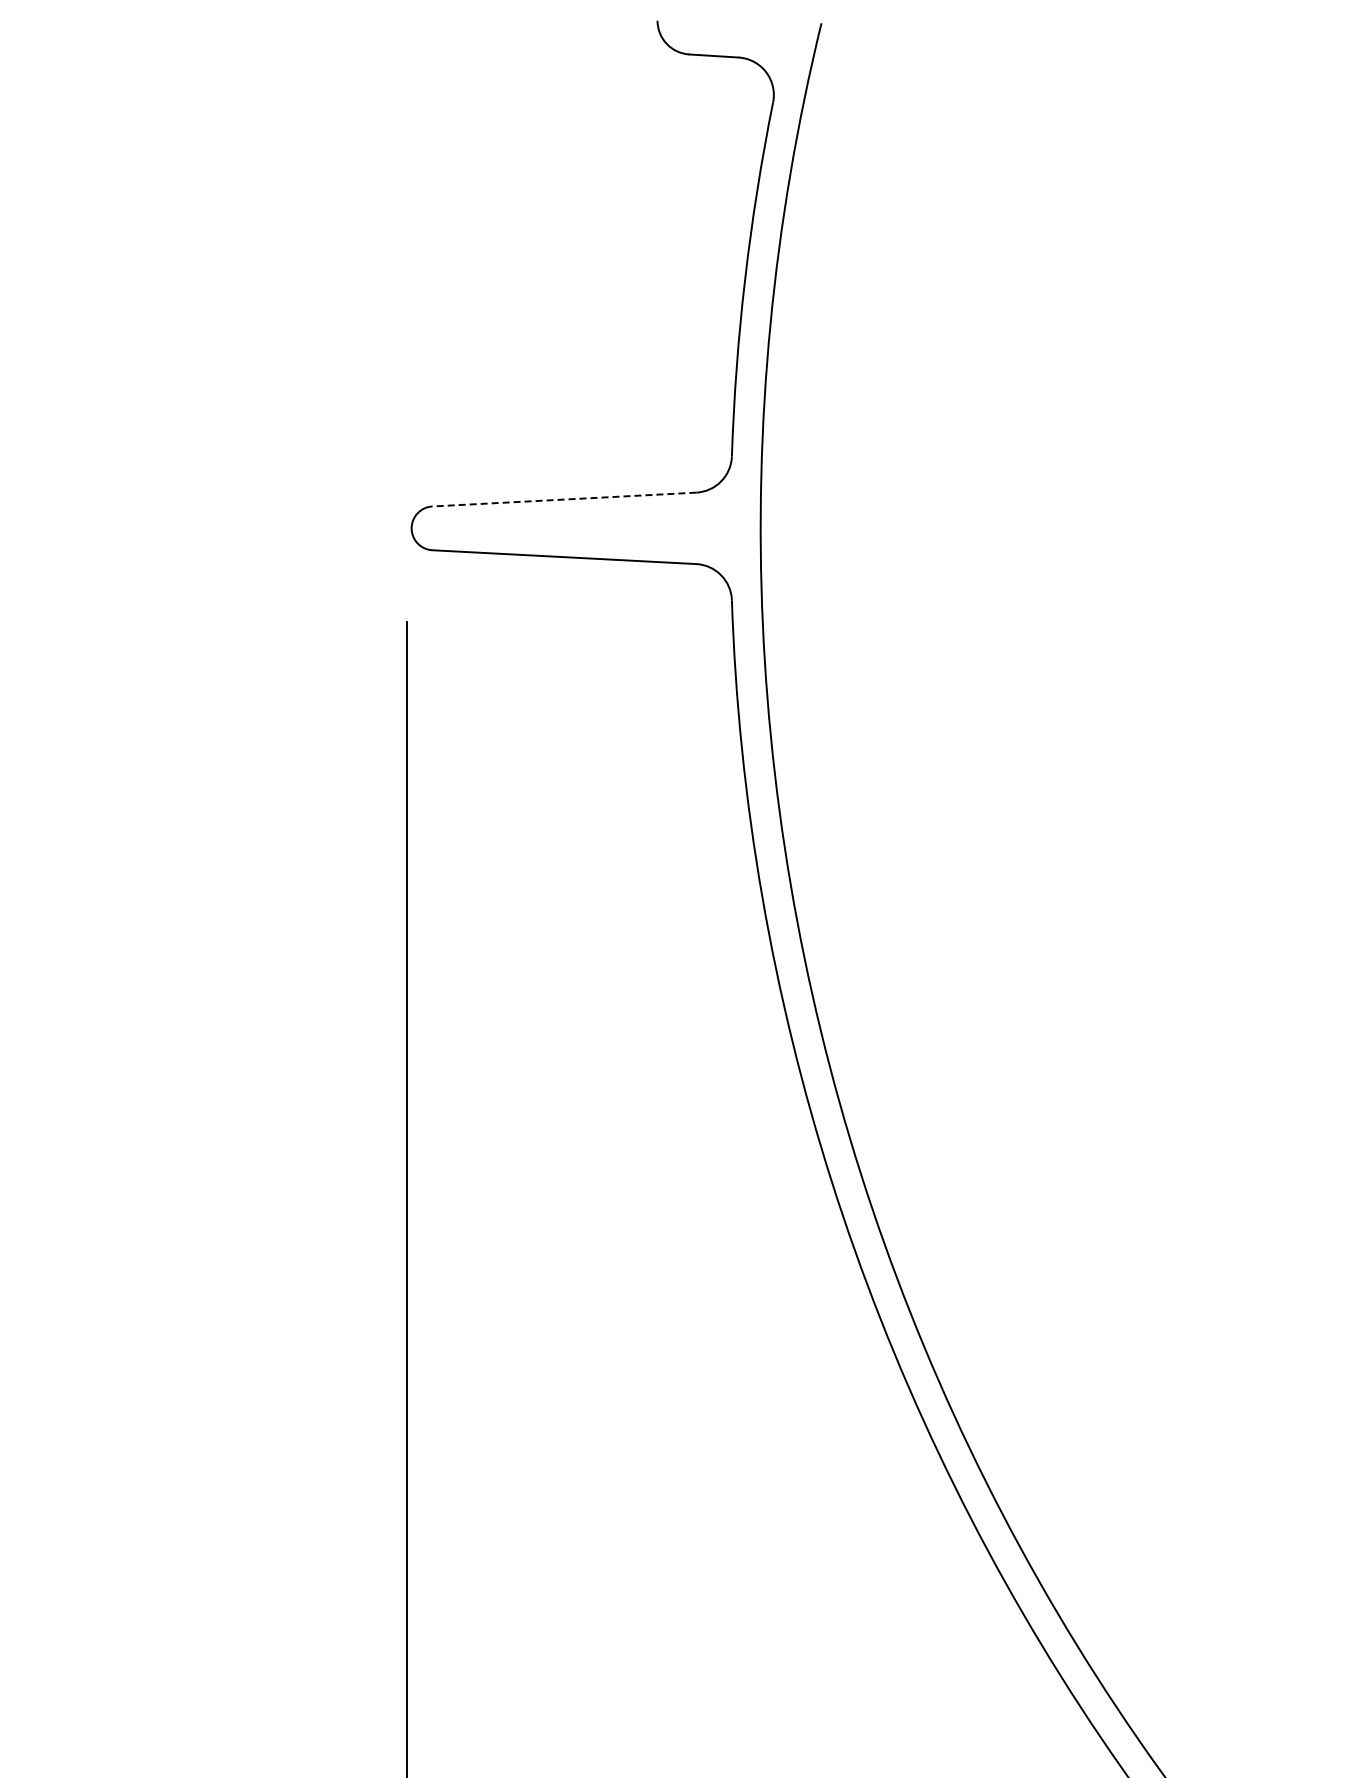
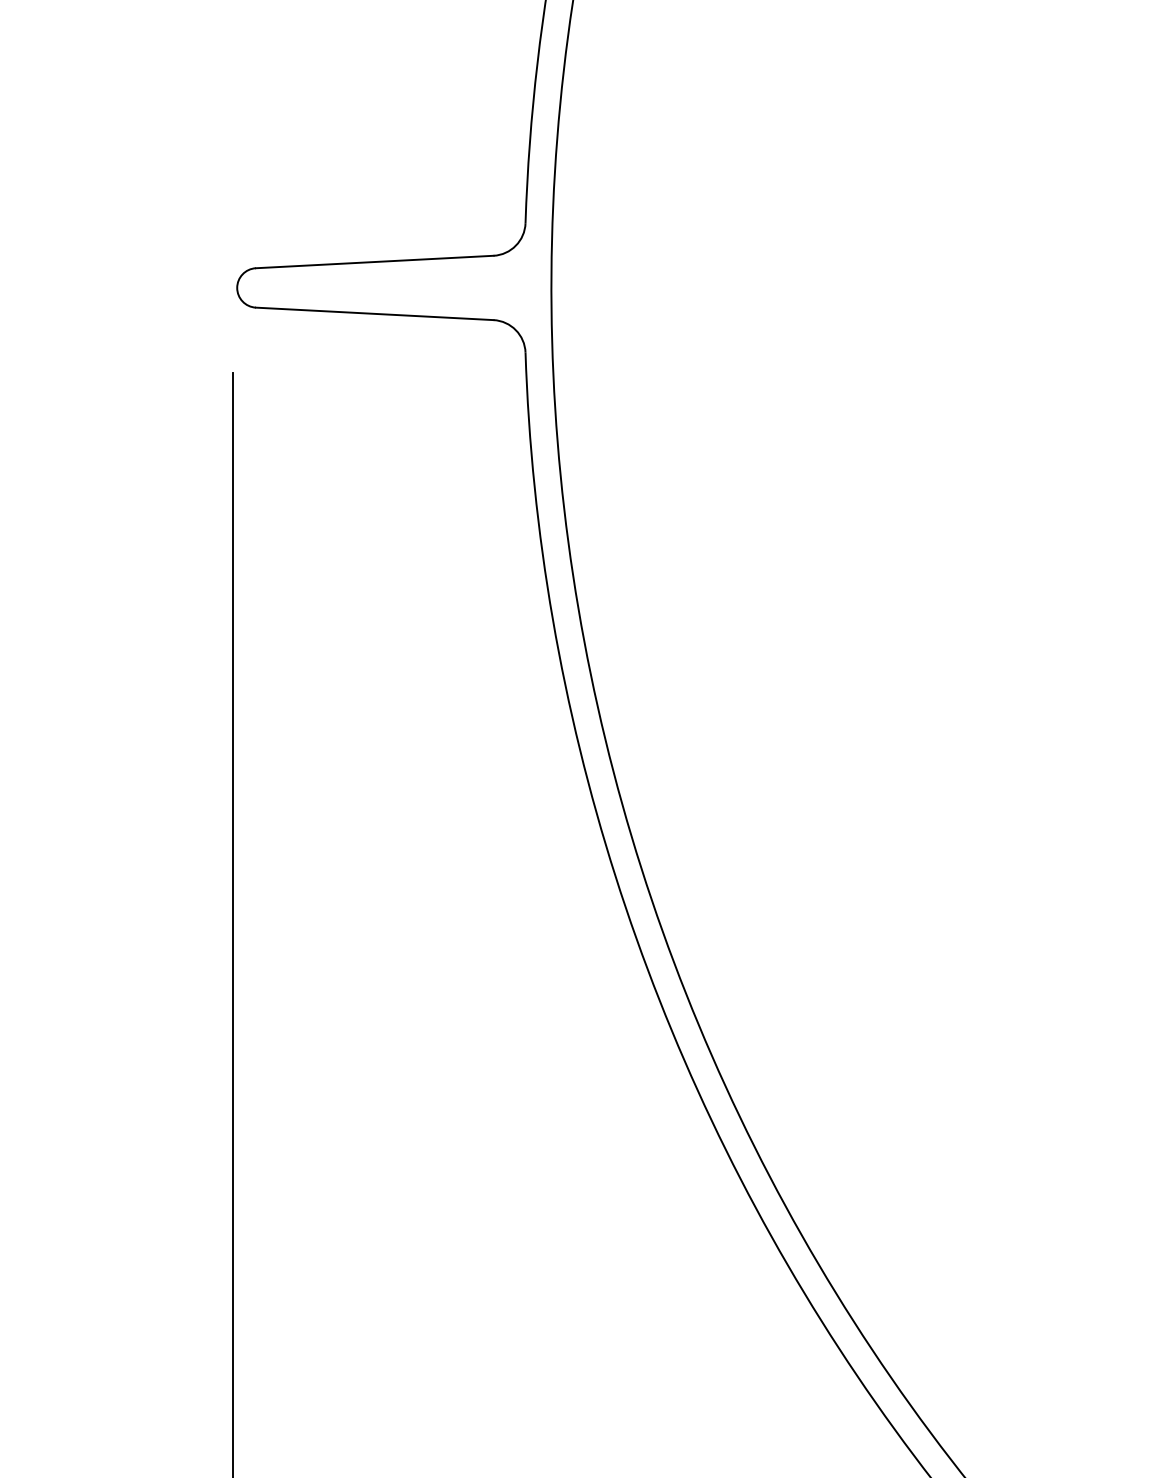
line: (563, 499) -> (373, 261), dashed -> solid

